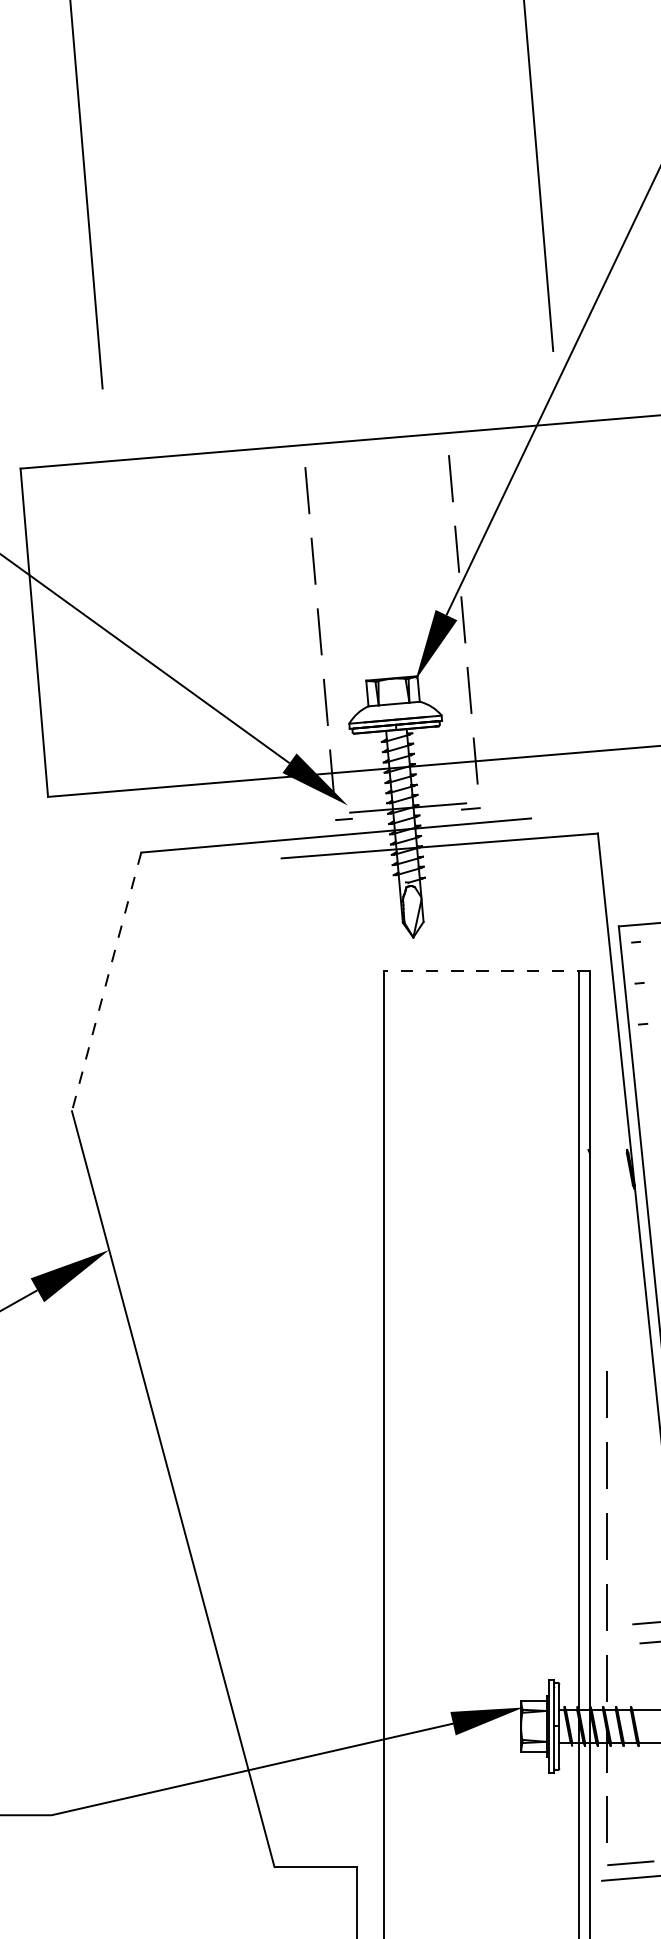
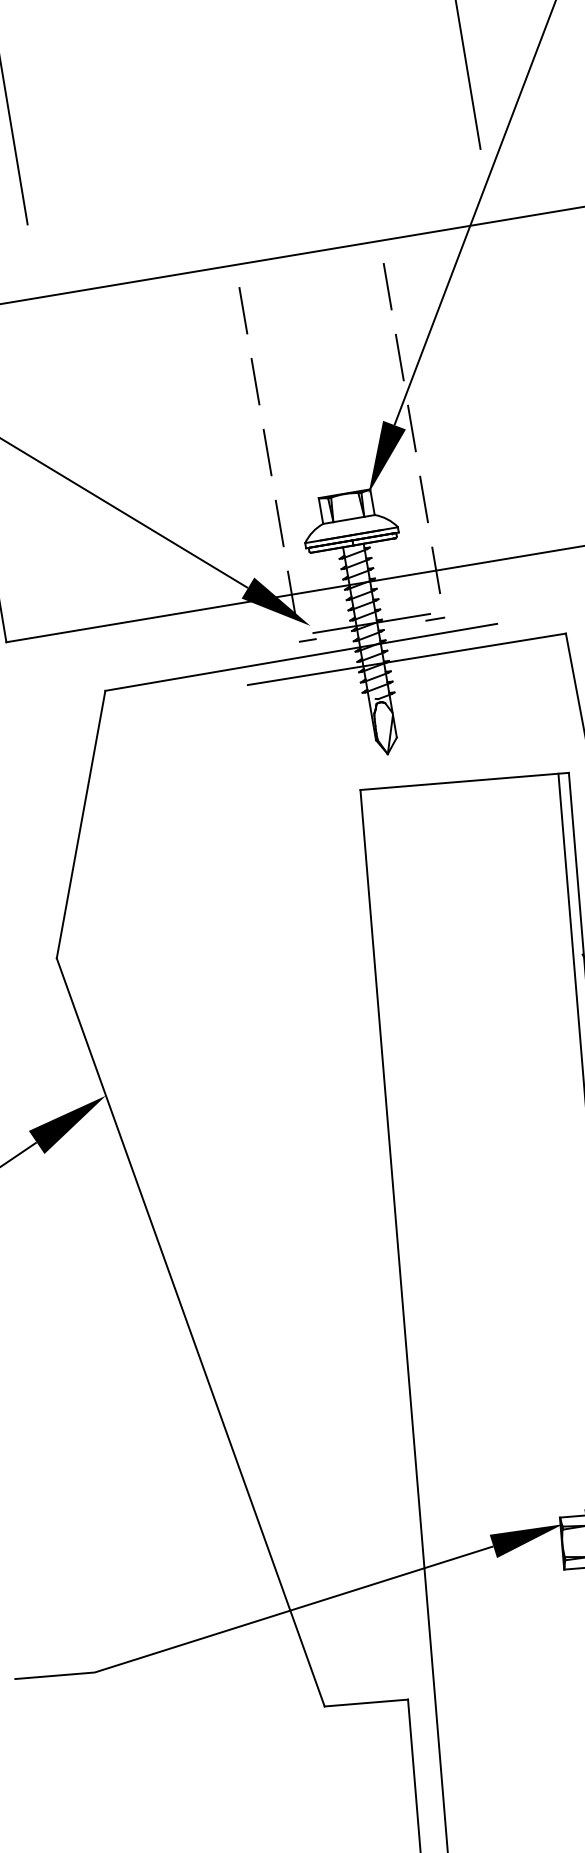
line: (486, 970) -> (464, 781), dashed -> solid
line: (106, 981) -> (80, 824), dashed -> solid

